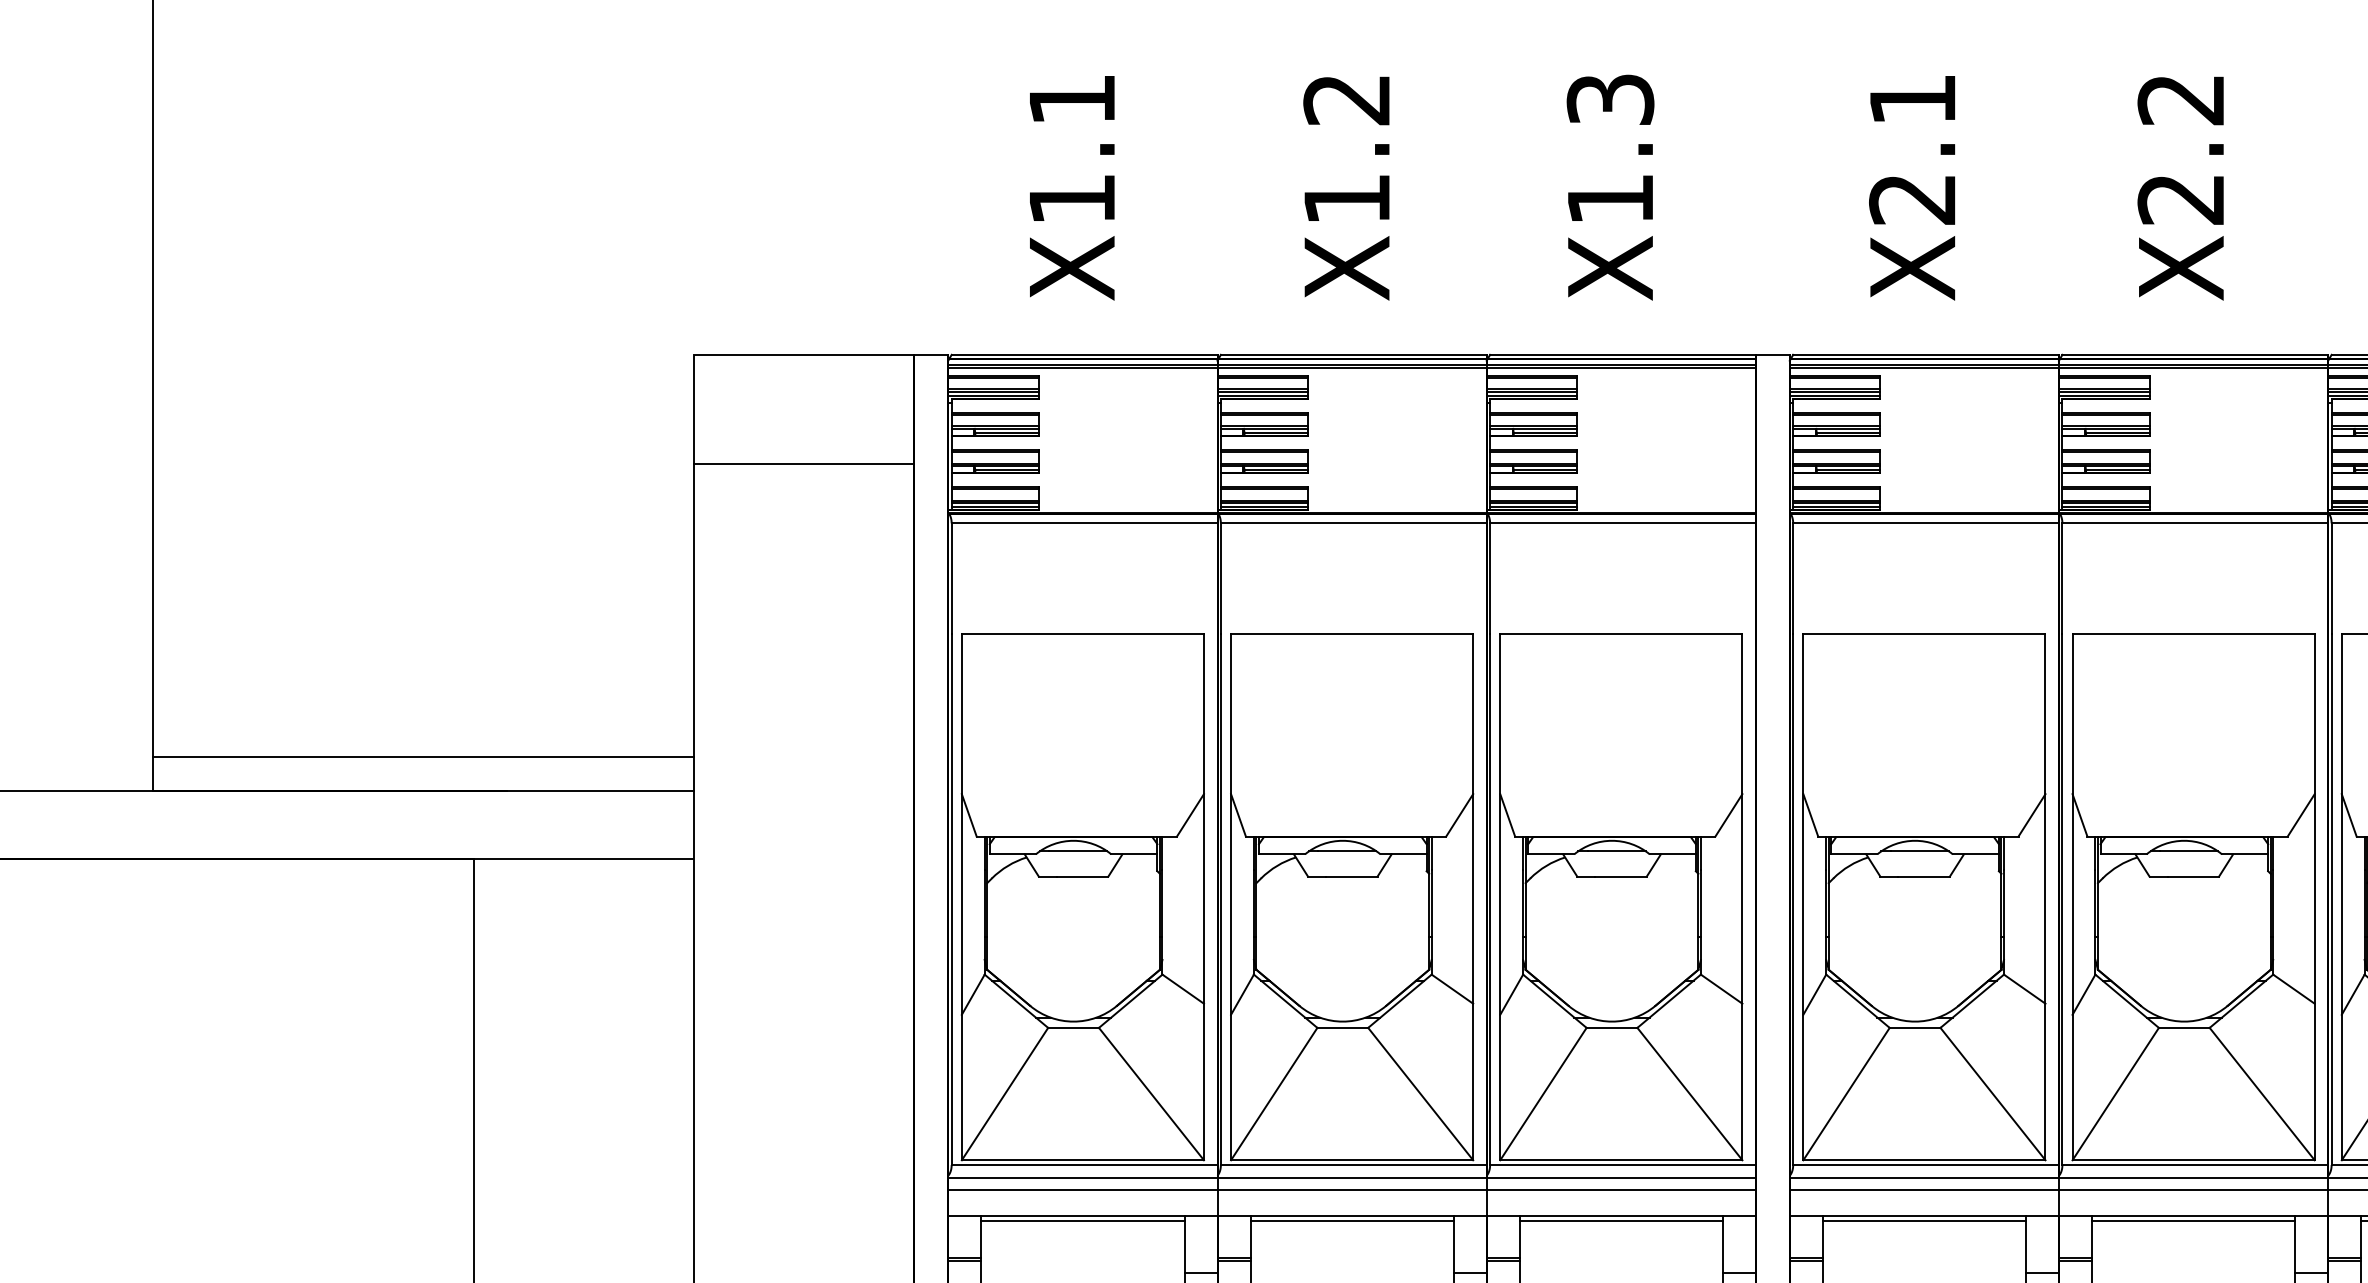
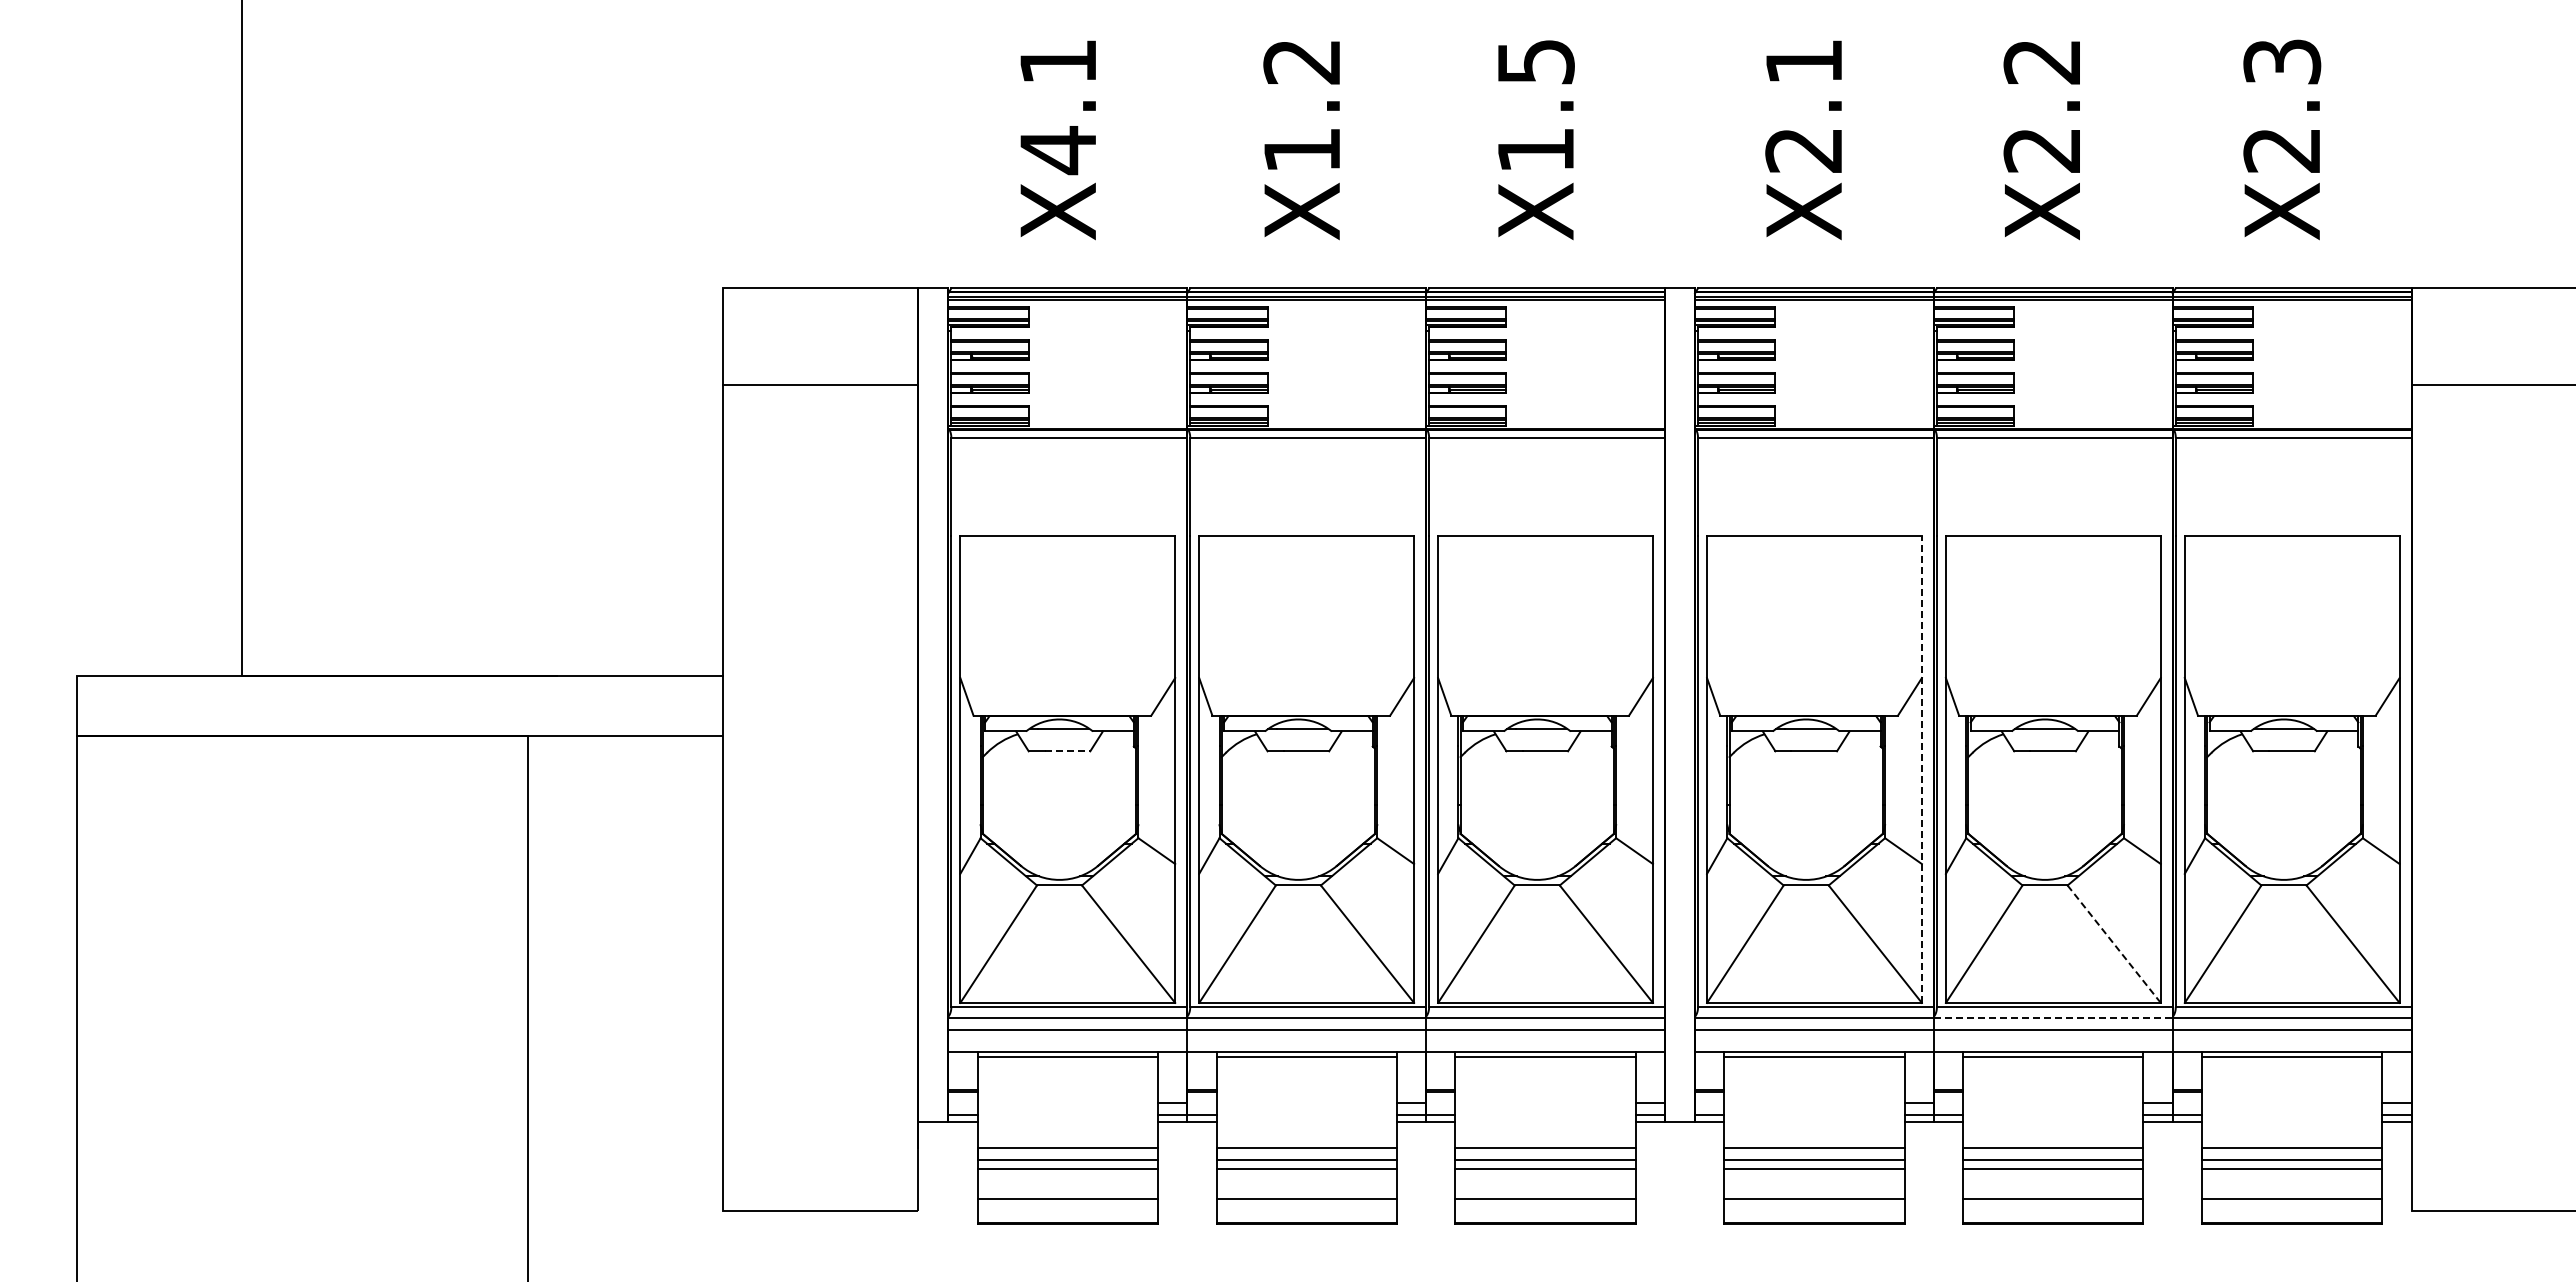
text: (1610, 99) -> (1535, 61), X1.3 -> X1.5
text: (1071, 199) -> (1057, 150), X1.1 -> X4.1
line: (423, 757) -> (482, 645), removed
line: (1082, 876) -> (1067, 751), solid -> dashed
line: (2045, 897) -> (1921, 769), solid -> dashed
line: (2262, 1094) -> (2114, 944), solid -> dashed
line: (2193, 1177) -> (2053, 1018), solid -> dashed

